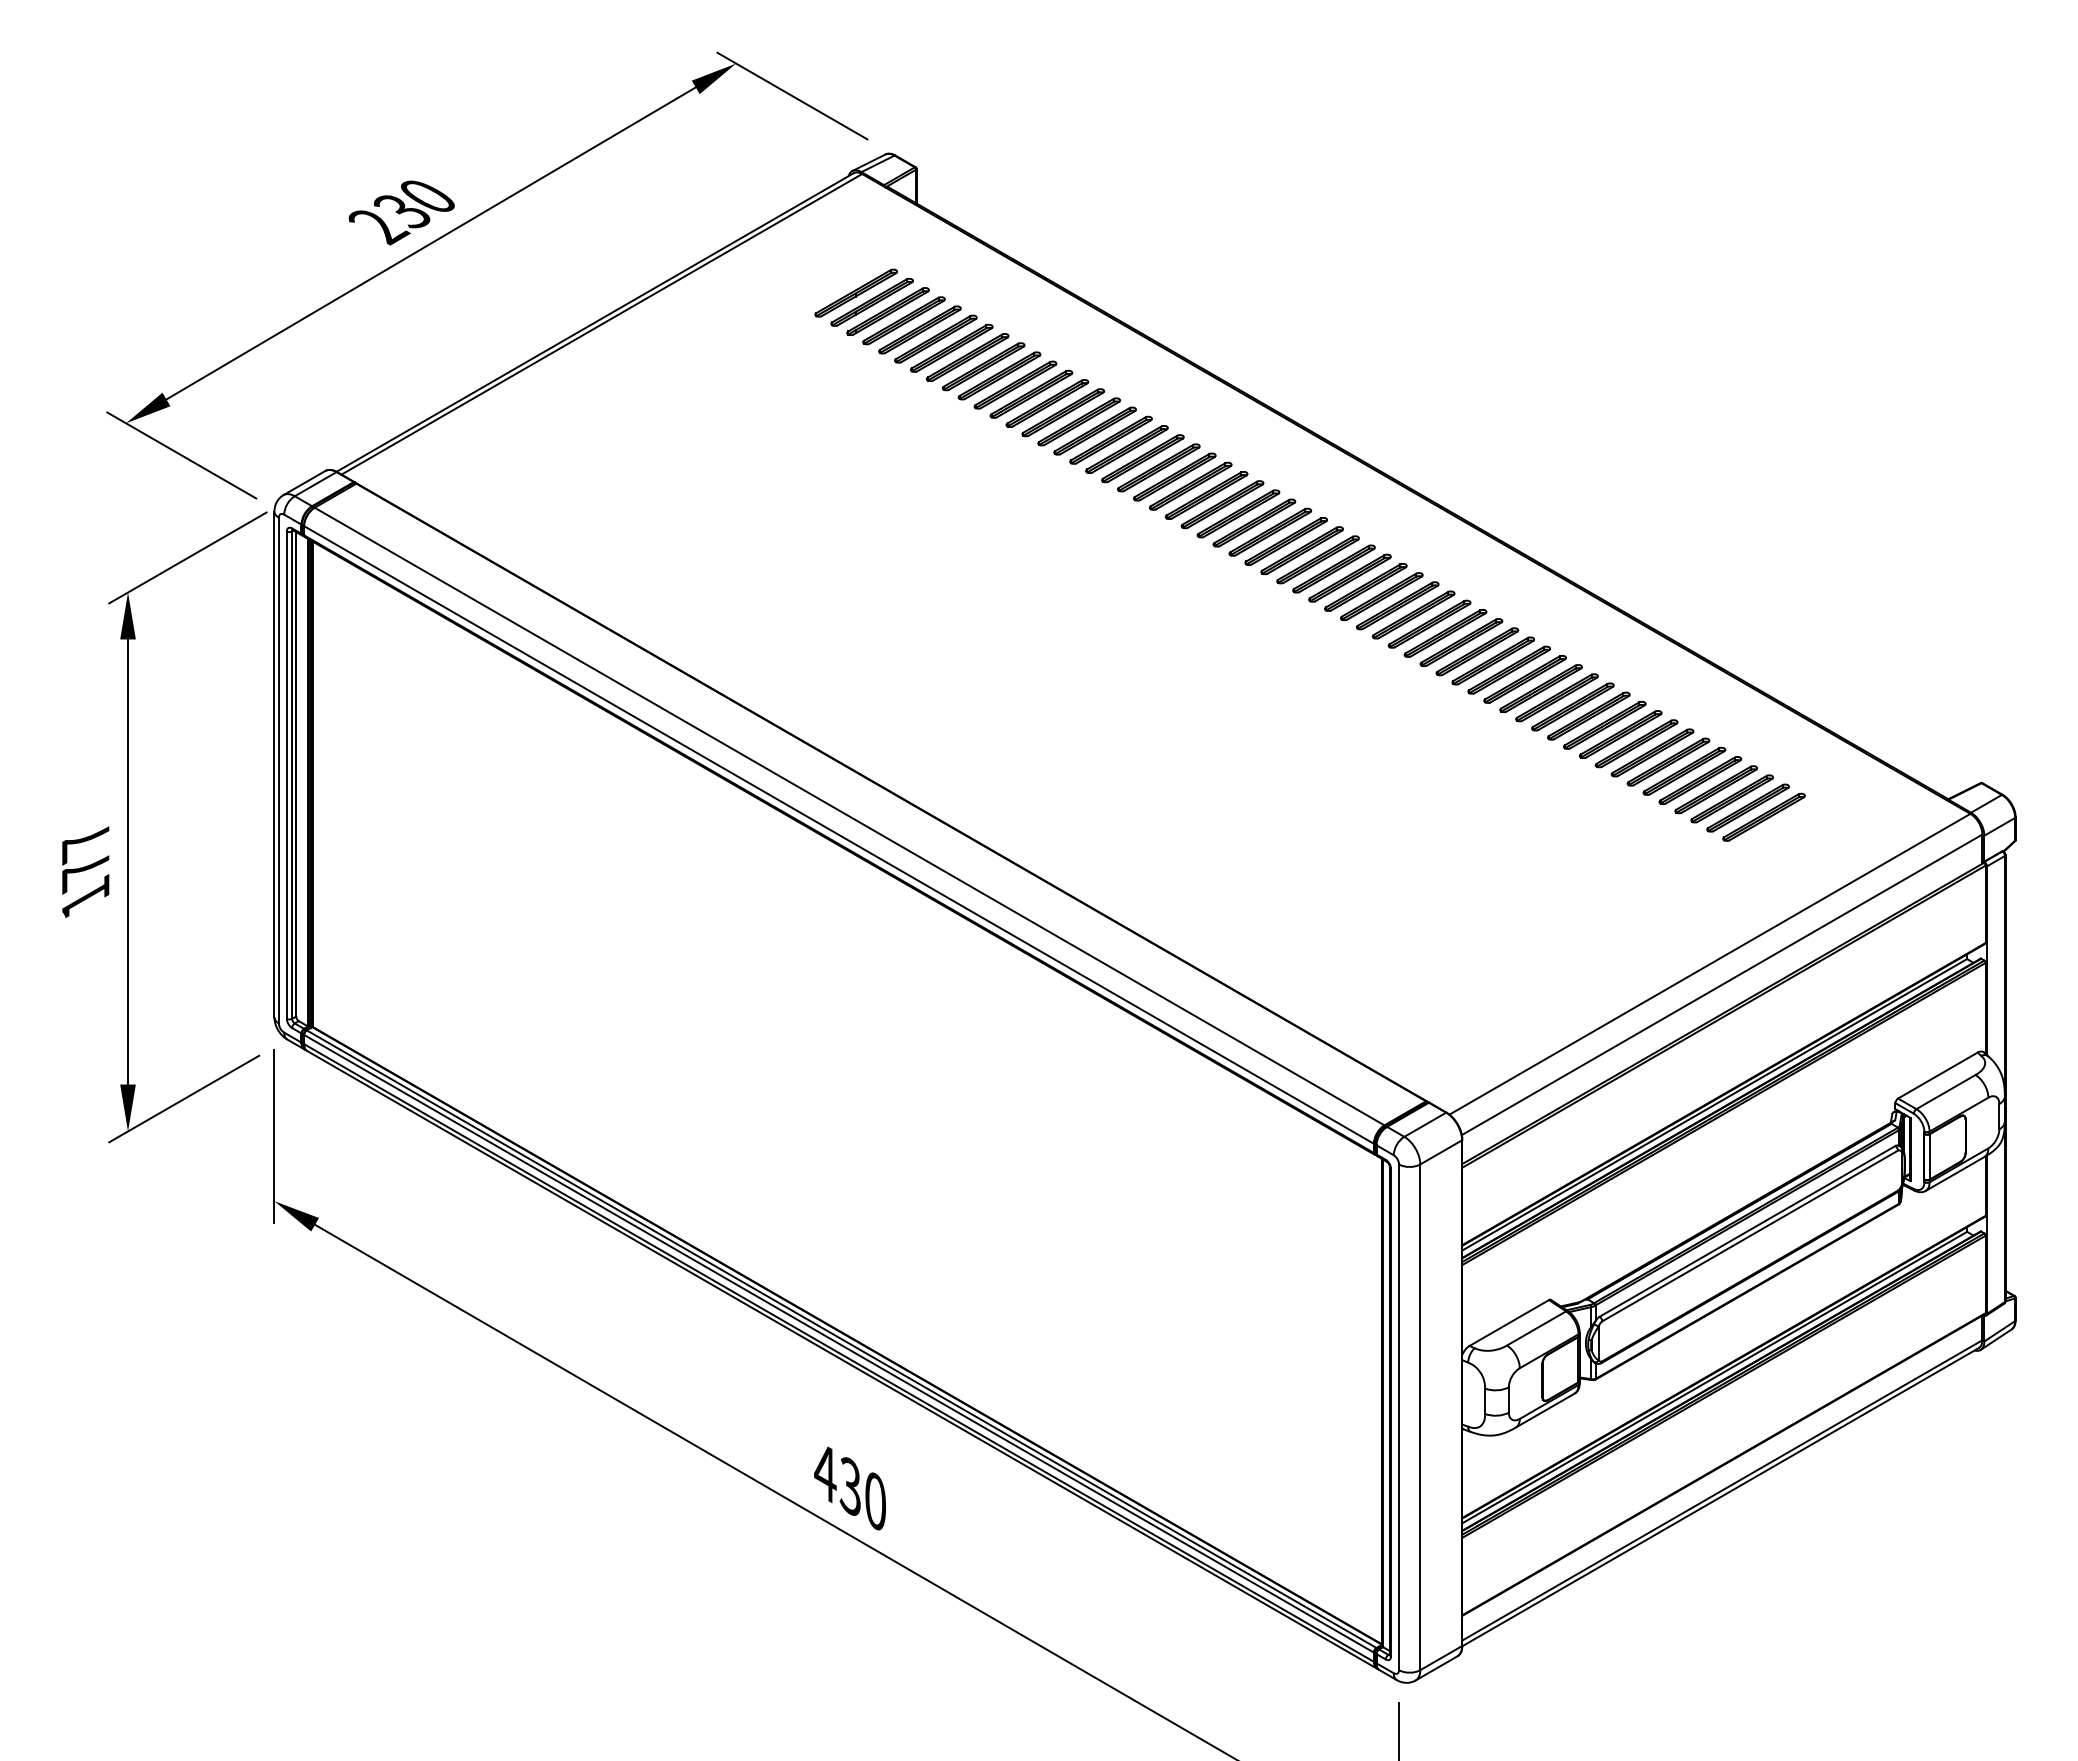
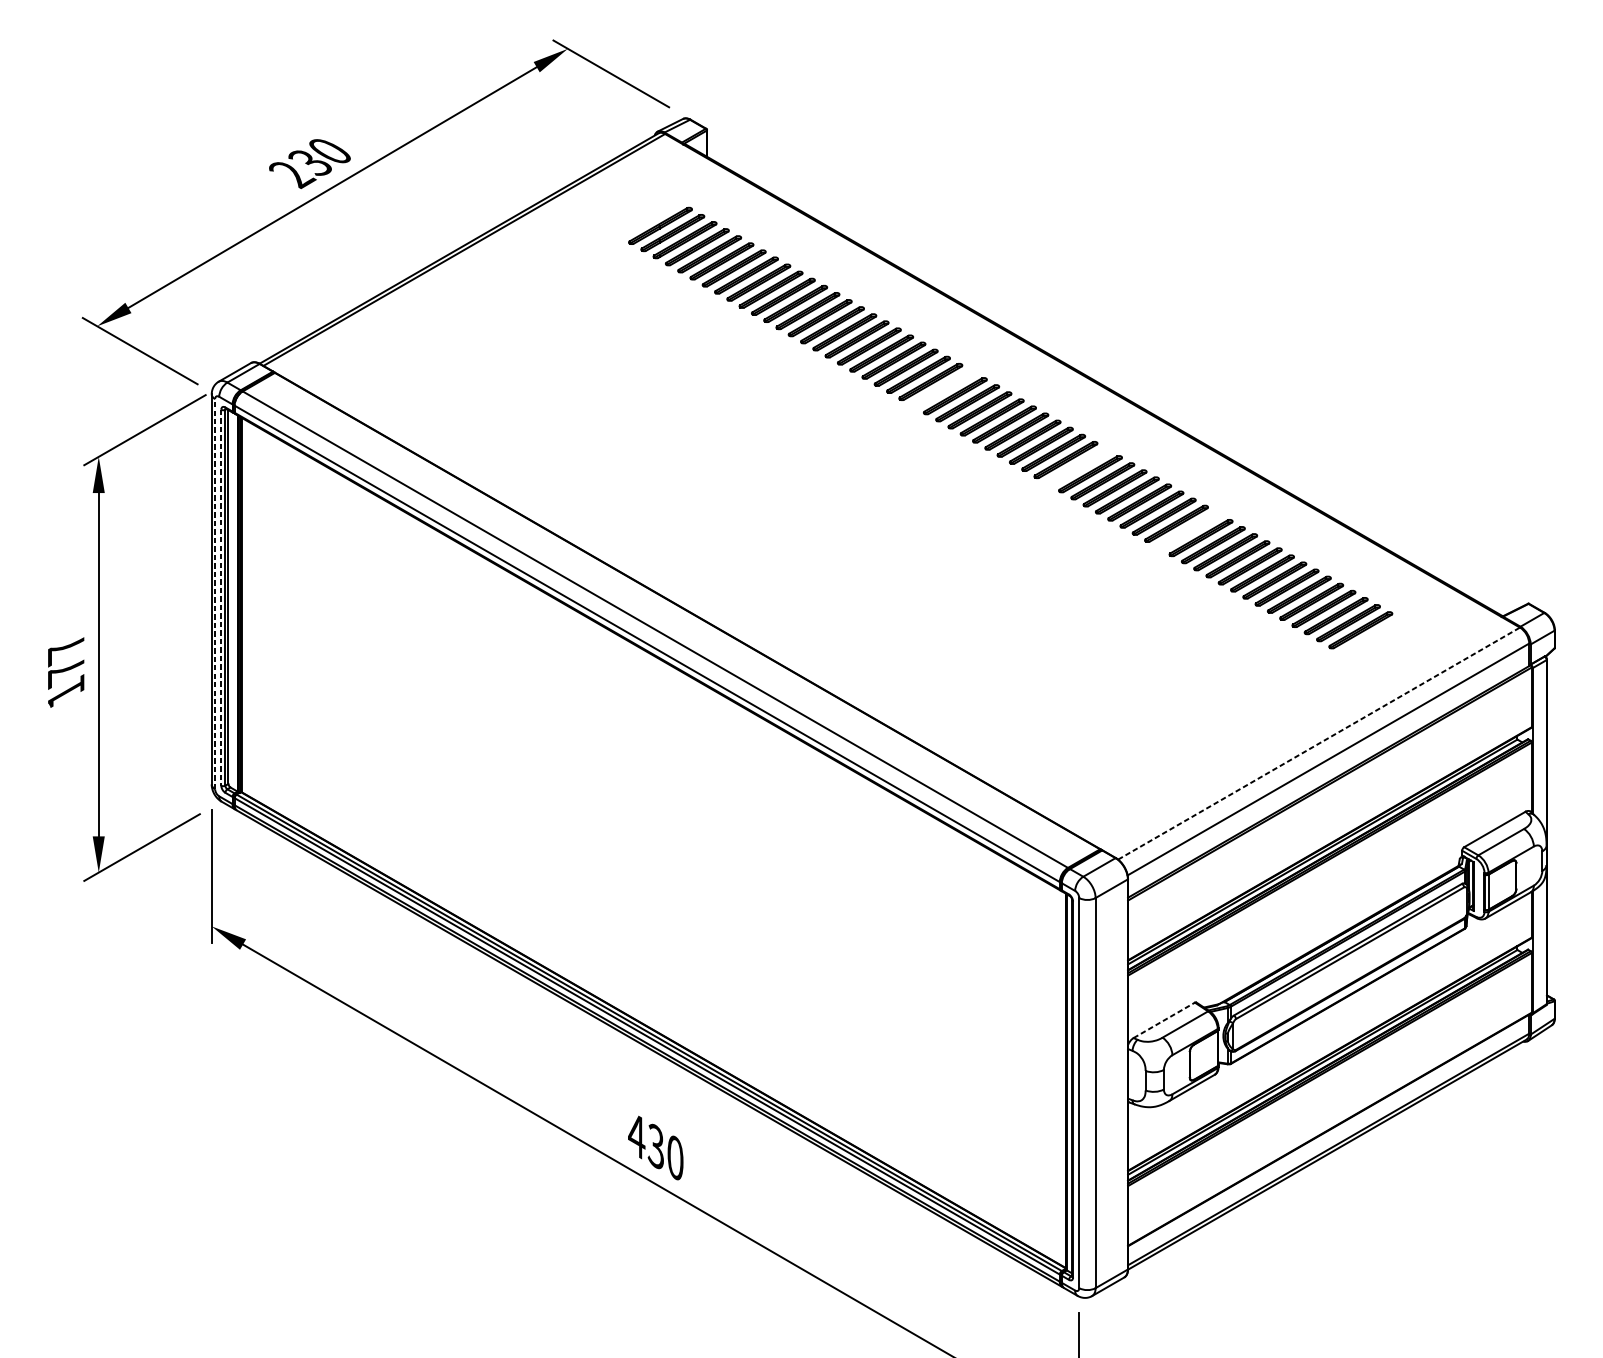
part: (1222, 504) -> (943, 388), removed
part: (1397, 605) -> (1078, 466), removed
part: (1540, 688) -> (1188, 530), removed
line: (278, 770) -> (214, 594), solid -> dashed
line: (286, 775) -> (221, 598), solid -> dashed
line: (1709, 964) -> (1318, 743), solid -> dashed
line: (1509, 1323) -> (1164, 1020), solid -> dashed

